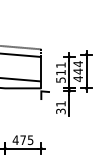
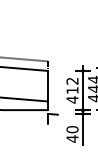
text: (60, 72) -> (71, 90), 511 -> 412
text: (60, 107) -> (71, 134), 31 -> 40

